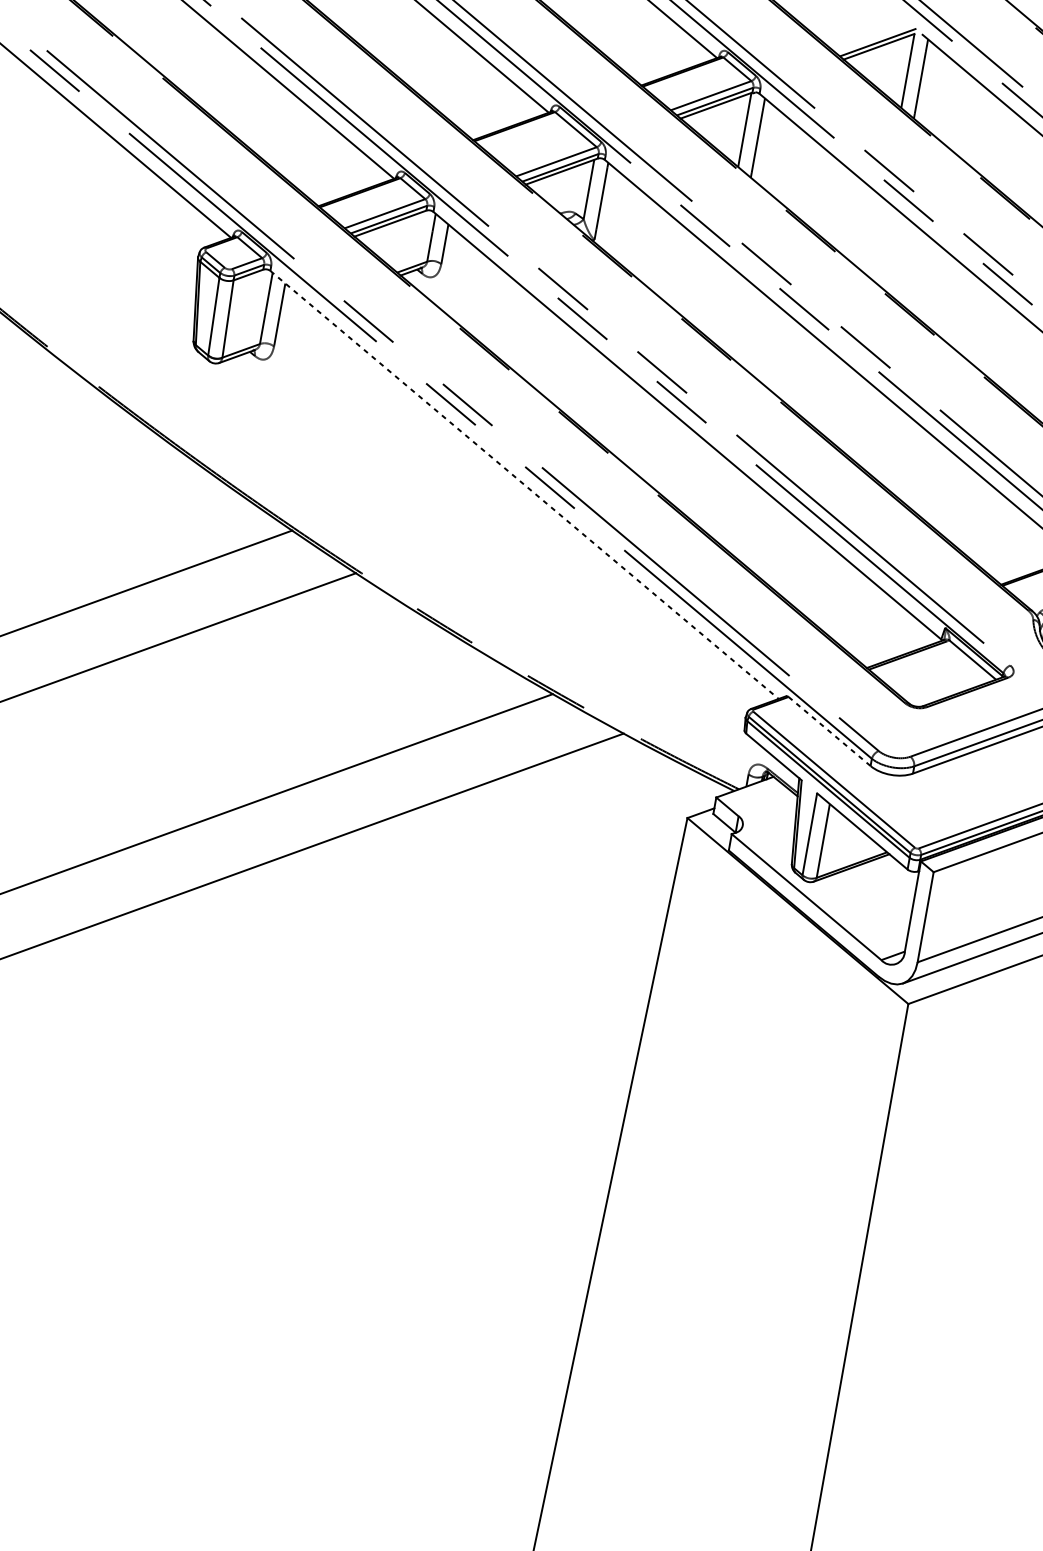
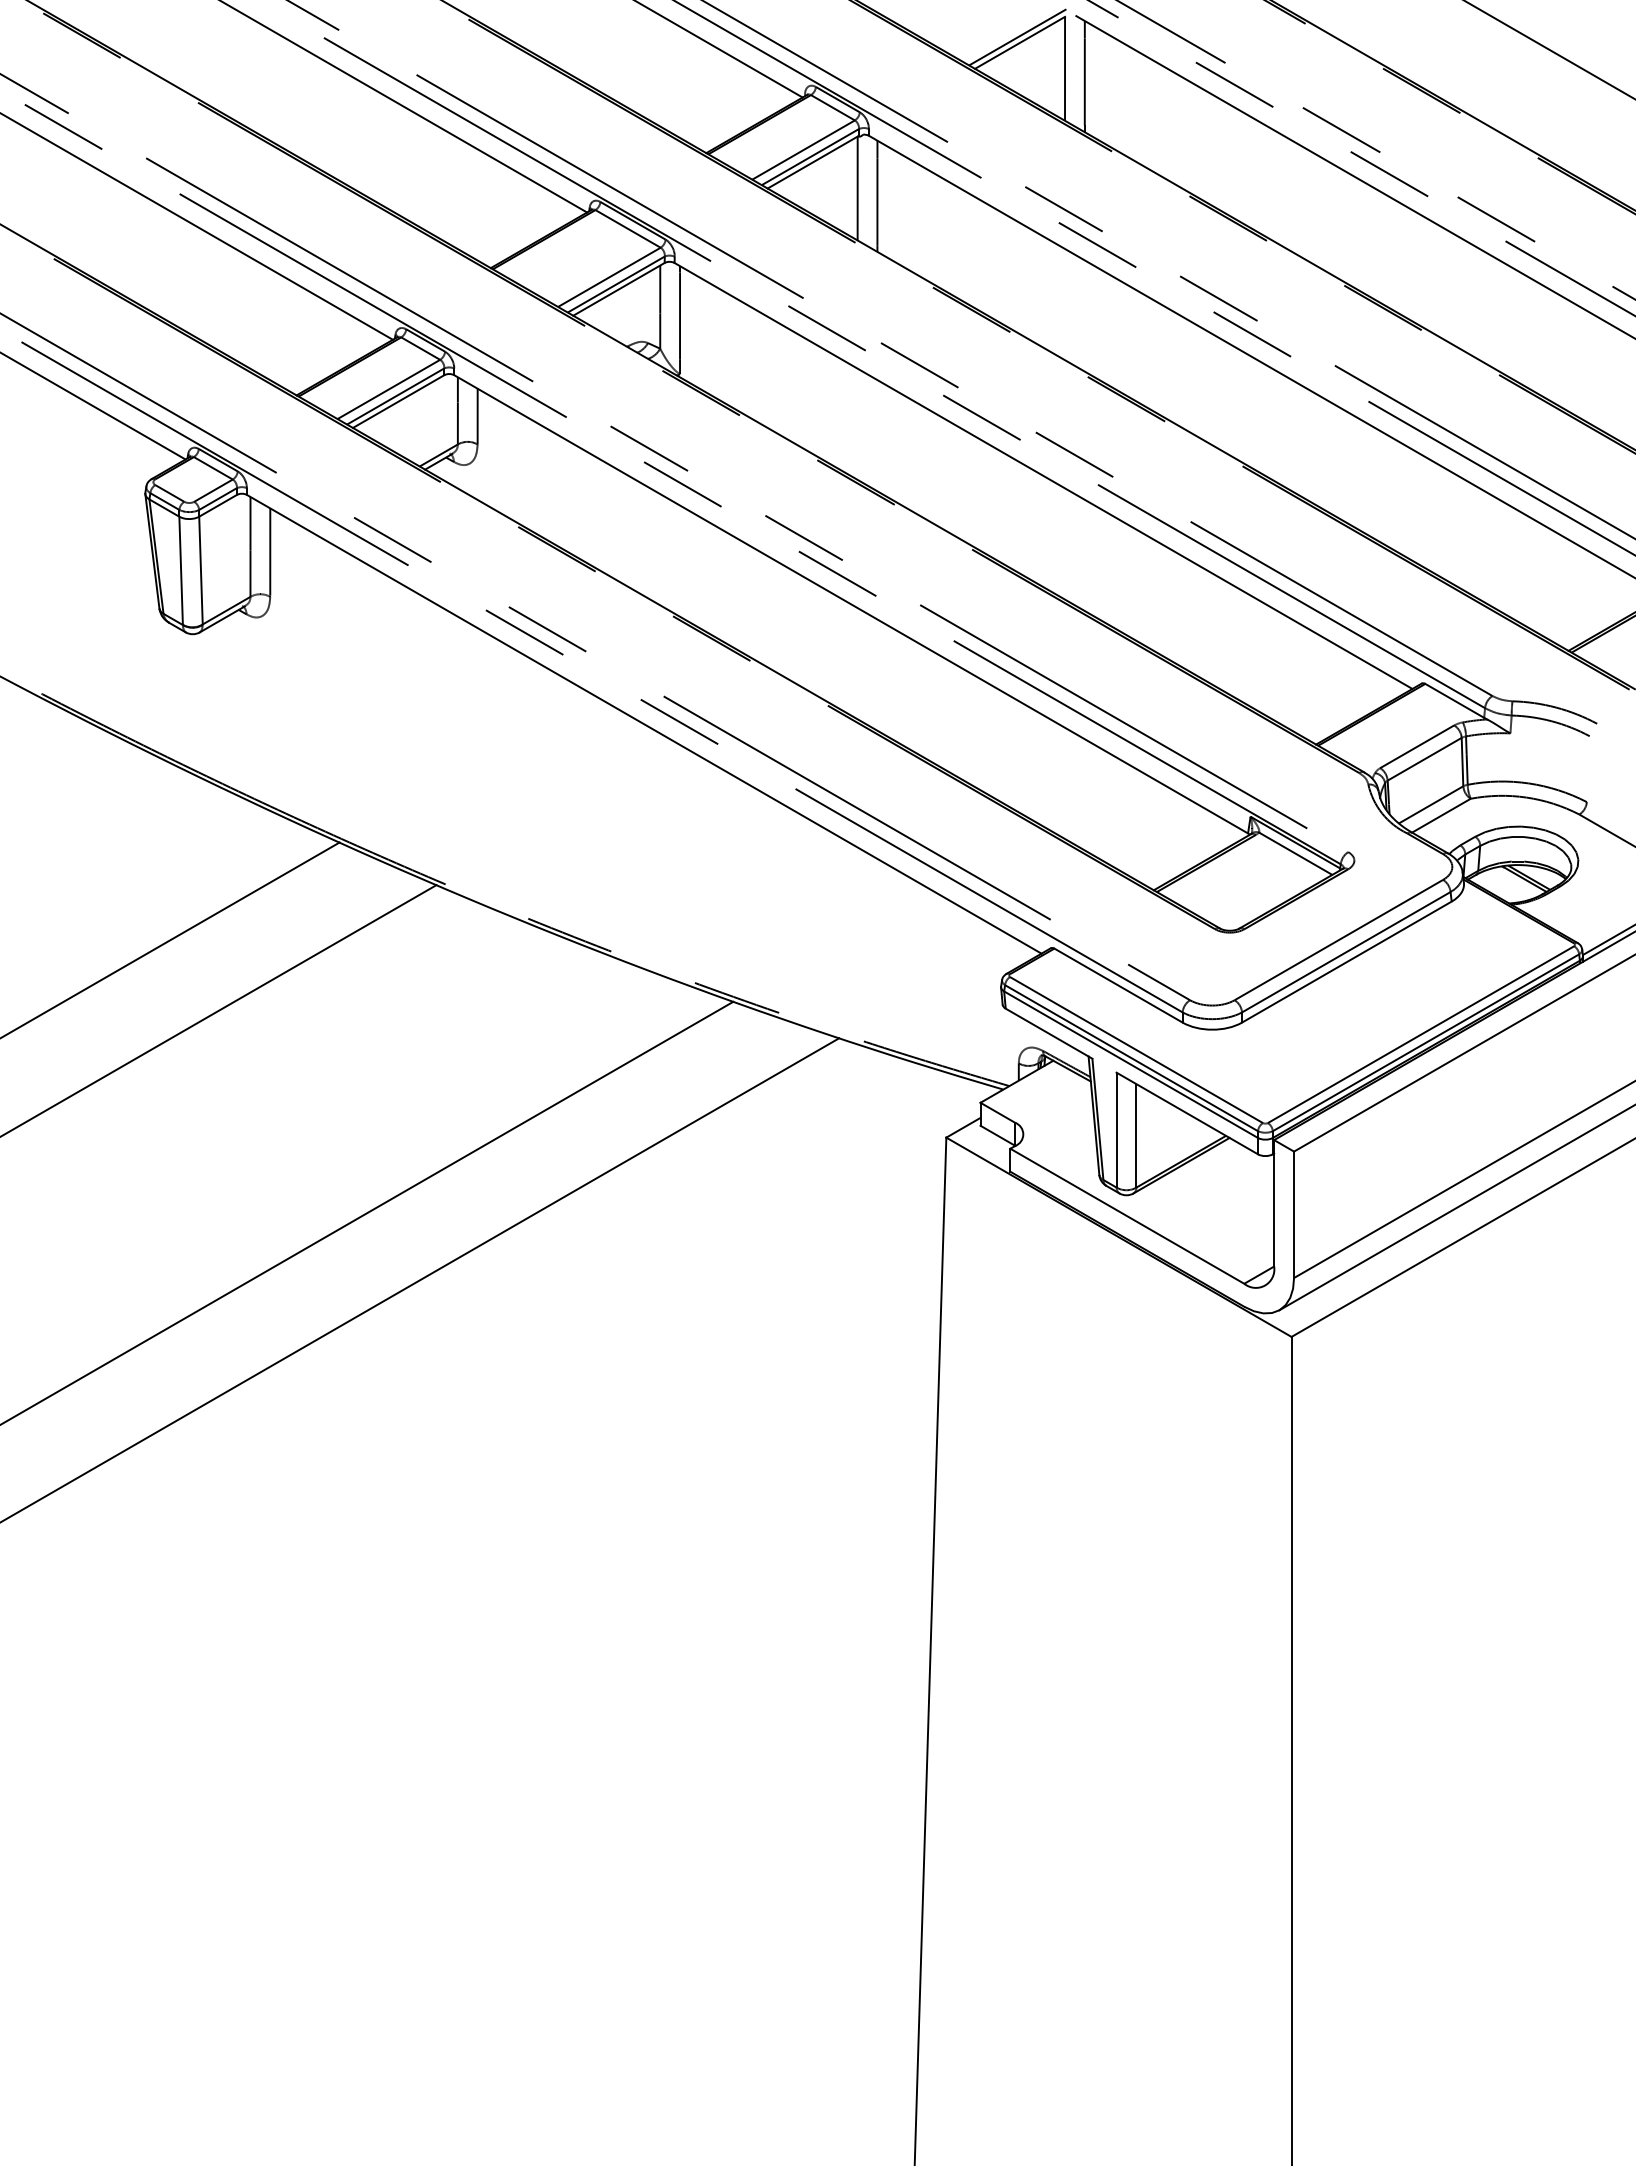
line: (524, 485) -> (644, 724), dashed -> solid
line: (829, 731) -> (1118, 985), dashed -> solid

